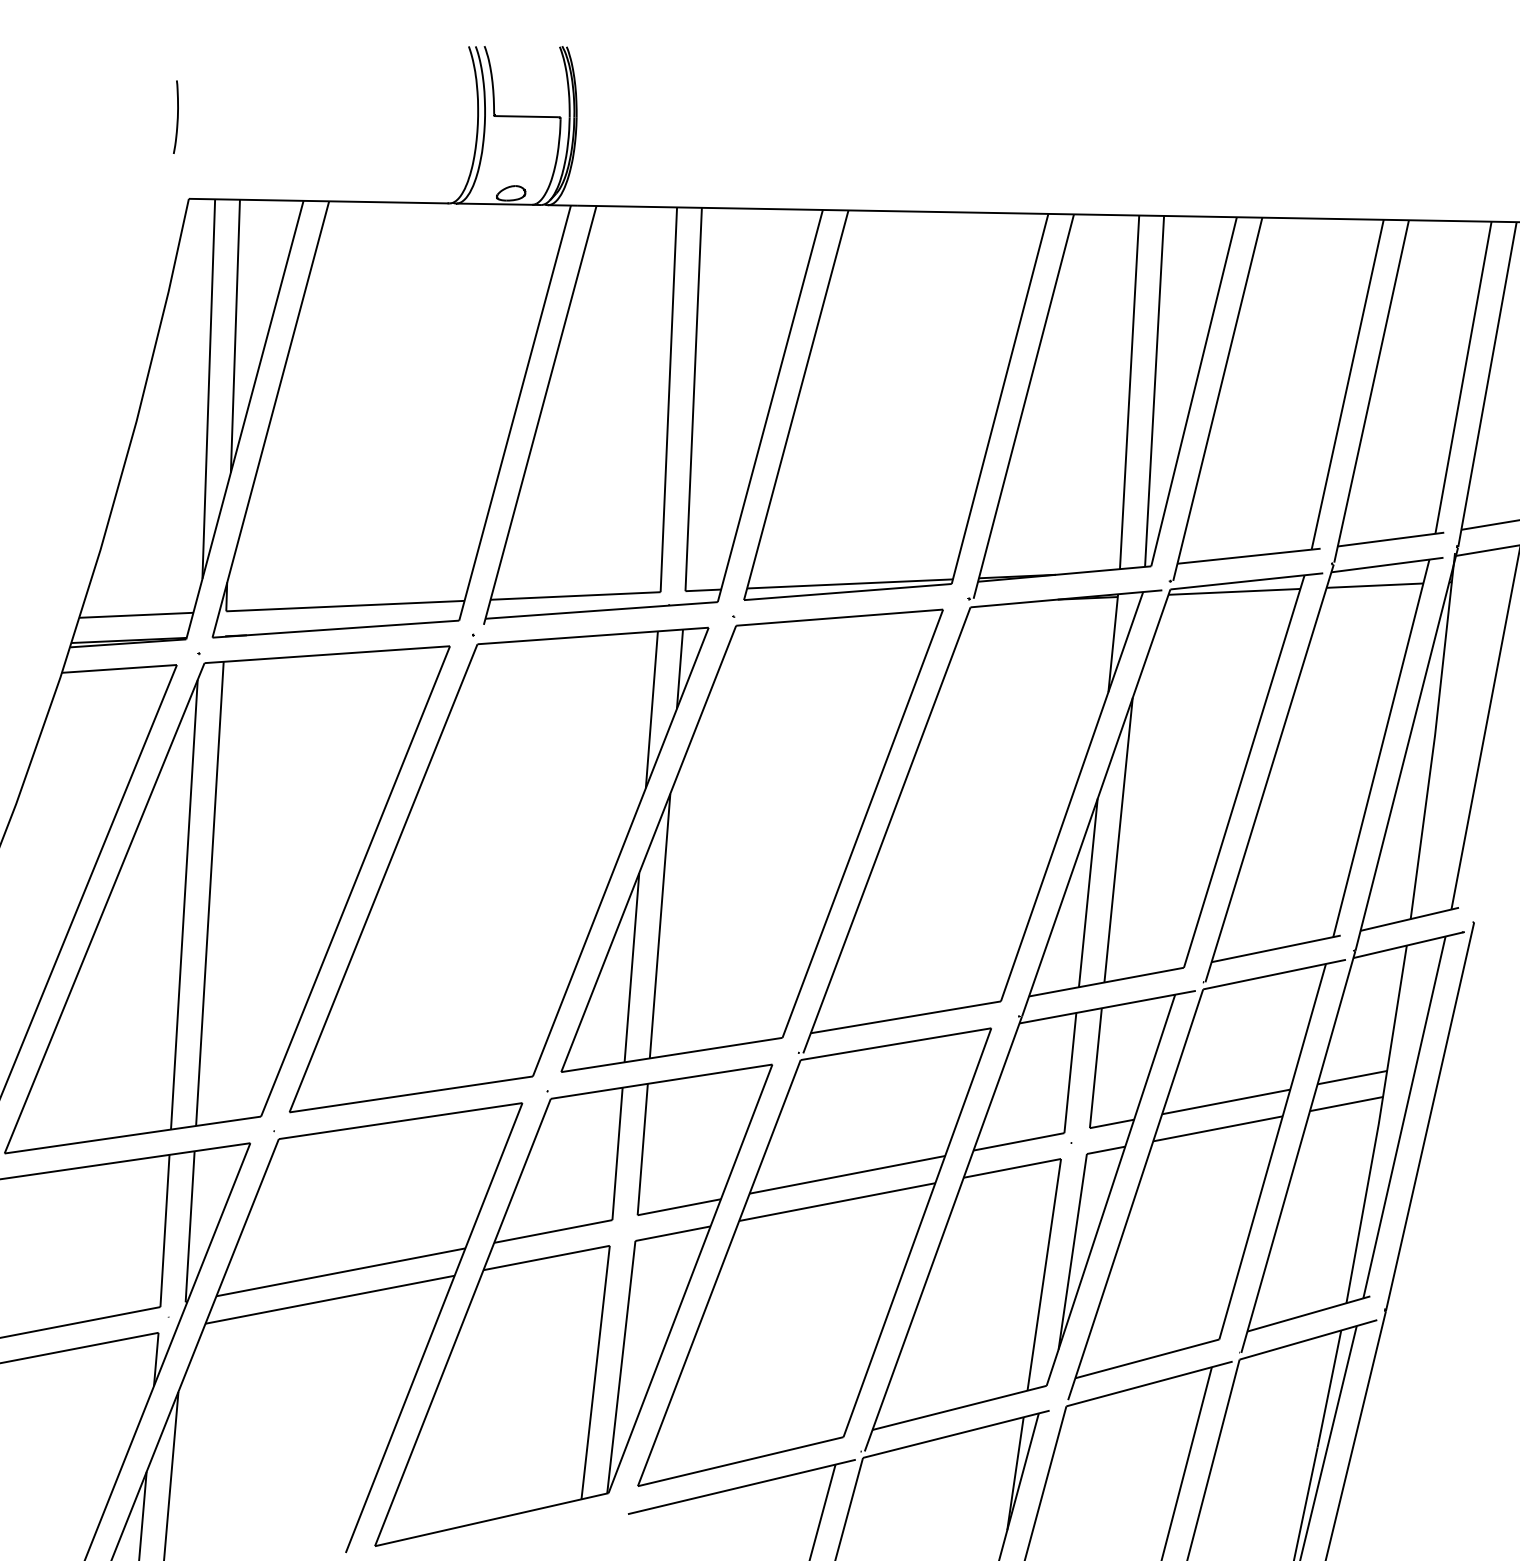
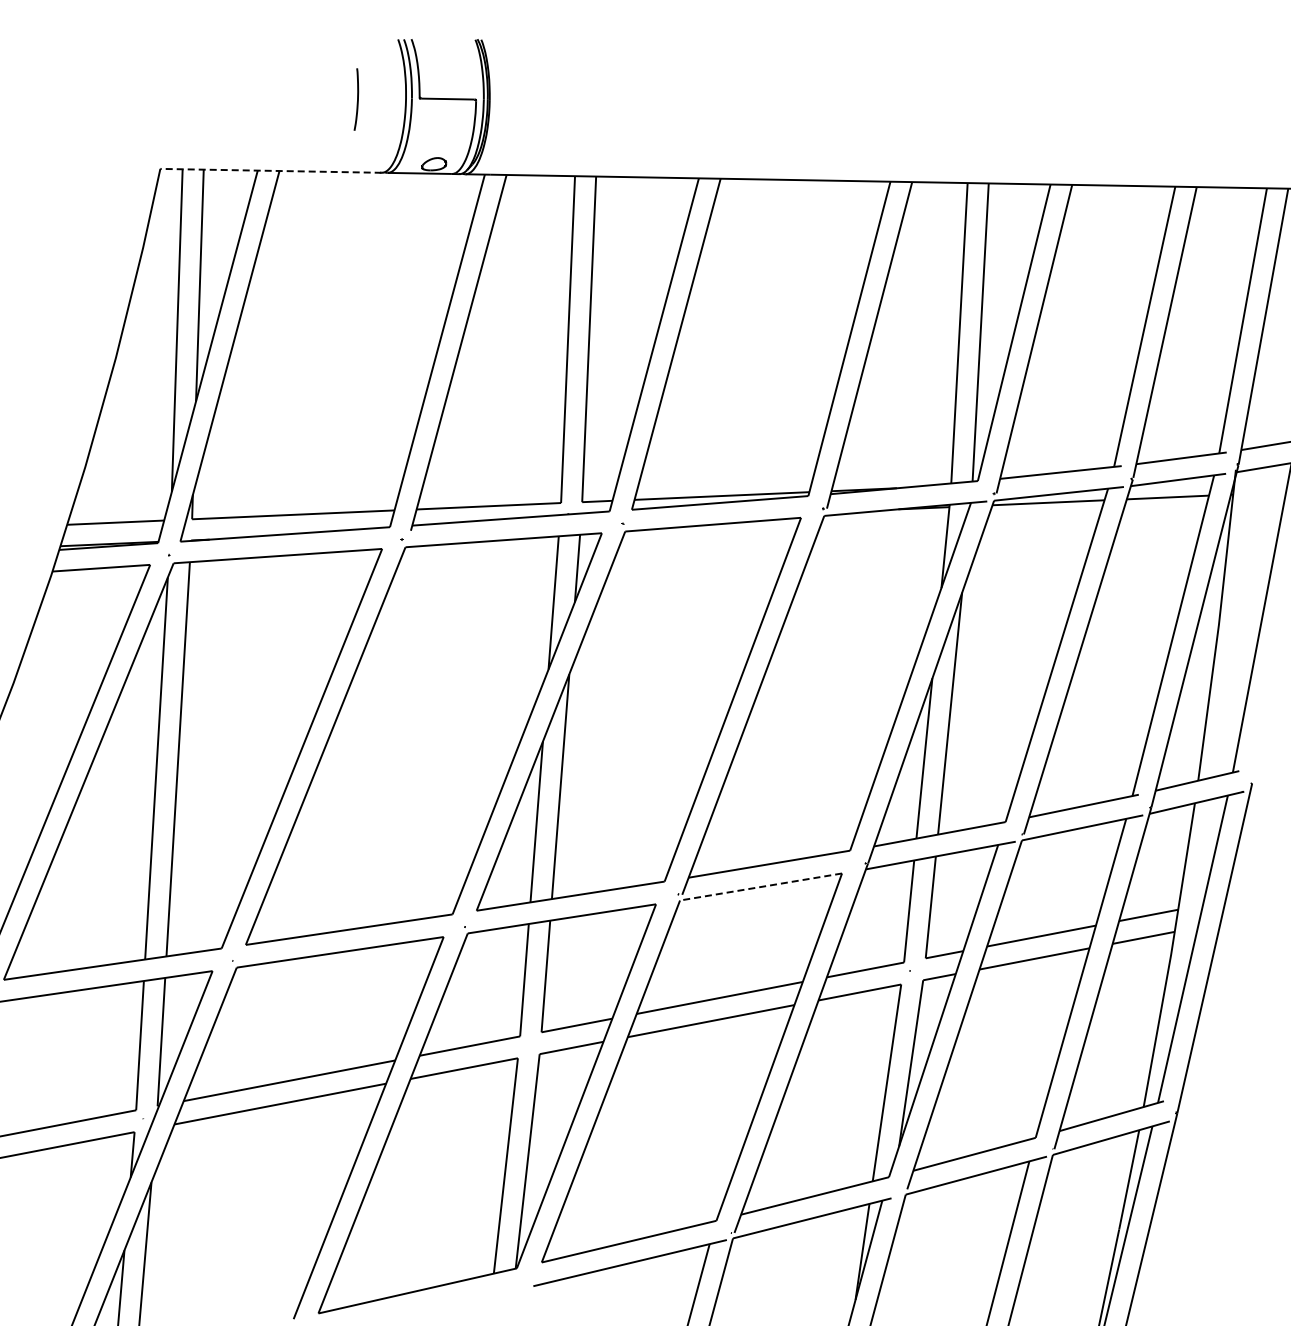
curve: (177, 117) -> (357, 99), moved
line: (319, 200) -> (271, 170), solid -> dashed
line: (895, 1044) -> (760, 887), solid -> dashed

